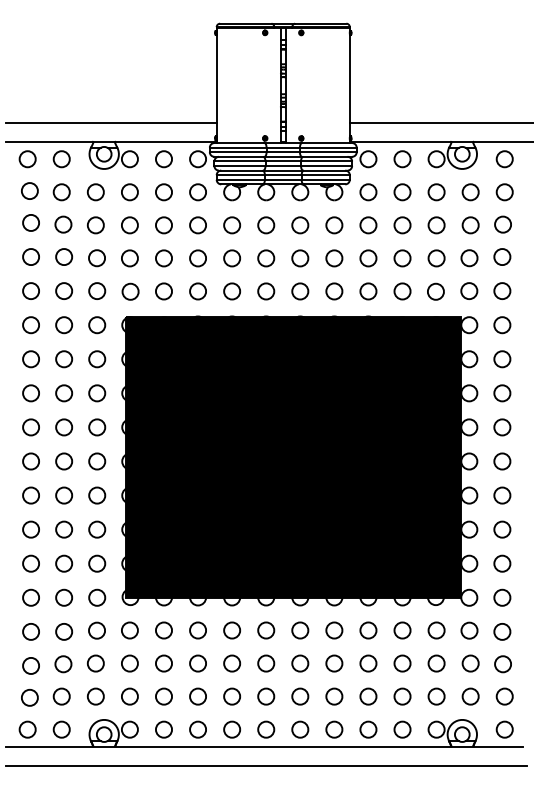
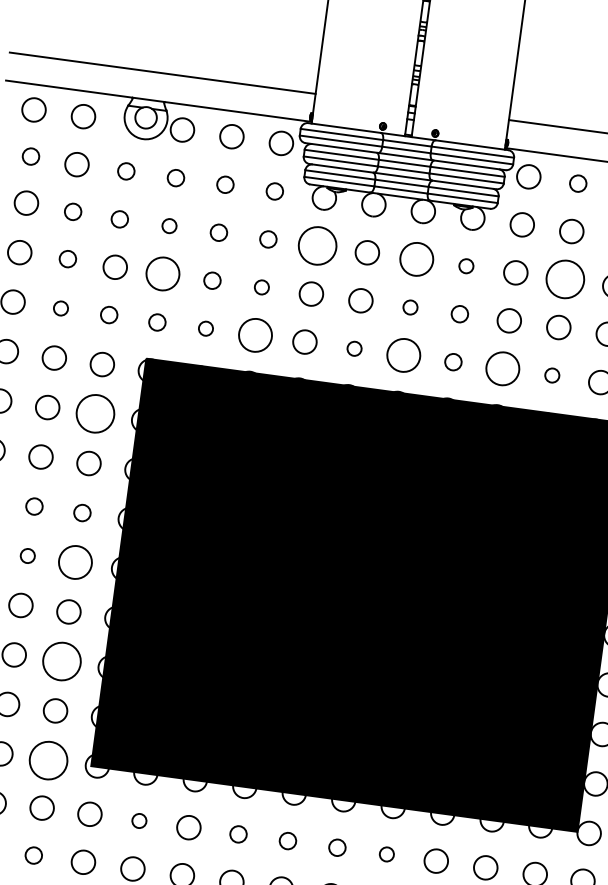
circle: (402, 159) -> (578, 183), size x0.7
circle: (29, 190) -> (30, 155), size x0.7
circle: (95, 192) -> (125, 171), size x0.7
circle: (129, 192) -> (175, 178), size x0.7
circle: (163, 192) -> (224, 184), size x0.7
circle: (197, 192) -> (274, 191), size x0.7
circle: (63, 224) -> (73, 211), size x0.7
circle: (95, 225) -> (119, 219), size x0.7
circle: (129, 225) -> (168, 226), size x0.6
circle: (163, 225) -> (218, 232), size x0.7
circle: (197, 225) -> (267, 239), size x0.7
circle: (232, 225) -> (318, 246), size x1.6
circle: (300, 225) -> (417, 259), size x1.4
circle: (334, 225) -> (466, 266), size x0.6
circle: (402, 225) -> (565, 279), size x1.6
circle: (64, 256) -> (68, 258), size x0.7
circle: (129, 258) -> (162, 274), size x1.4
circle: (163, 258) -> (211, 280), size x0.7
circle: (197, 258) -> (261, 287), size x0.6
circle: (300, 258) -> (410, 307), size x0.6
circle: (334, 258) -> (460, 314), size x0.7
circle: (63, 290) -> (60, 307), size x0.6
circle: (97, 290) -> (109, 314), size x0.7
circle: (130, 291) -> (157, 322), size x0.7
circle: (163, 291) -> (205, 328), size x0.6
circle: (197, 291) -> (254, 335), size x1.4
circle: (266, 291) -> (354, 348), size x0.6
circle: (300, 291) -> (404, 355), size x1.4
circle: (334, 291) -> (453, 362), size x0.7
circle: (368, 291) -> (502, 368), size x1.4
circle: (402, 291) -> (552, 375), size x0.6
circle: (97, 359) -> (96, 414), size x1.6
circle: (64, 427) -> (34, 506), size x0.7
circle: (97, 427) -> (82, 513), size x0.7
circle: (64, 461) -> (28, 556), size x0.6
circle: (97, 461) -> (76, 562), size x1.4
circle: (97, 529) -> (62, 661), size x1.6
circle: (97, 597) -> (49, 760), size x1.6
circle: (163, 630) -> (138, 820), size x0.6
circle: (232, 630) -> (238, 834), size x0.7
circle: (266, 630) -> (288, 841), size x0.7
circle: (300, 630) -> (337, 847), size x0.7
circle: (334, 630) -> (386, 854), size x0.6
circle: (95, 663) -> (33, 855), size x0.7

